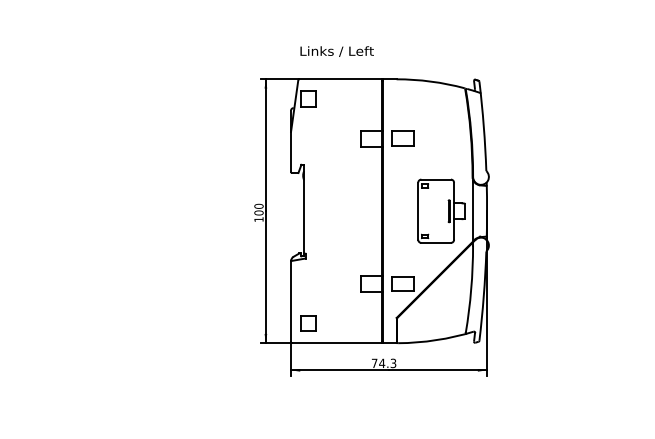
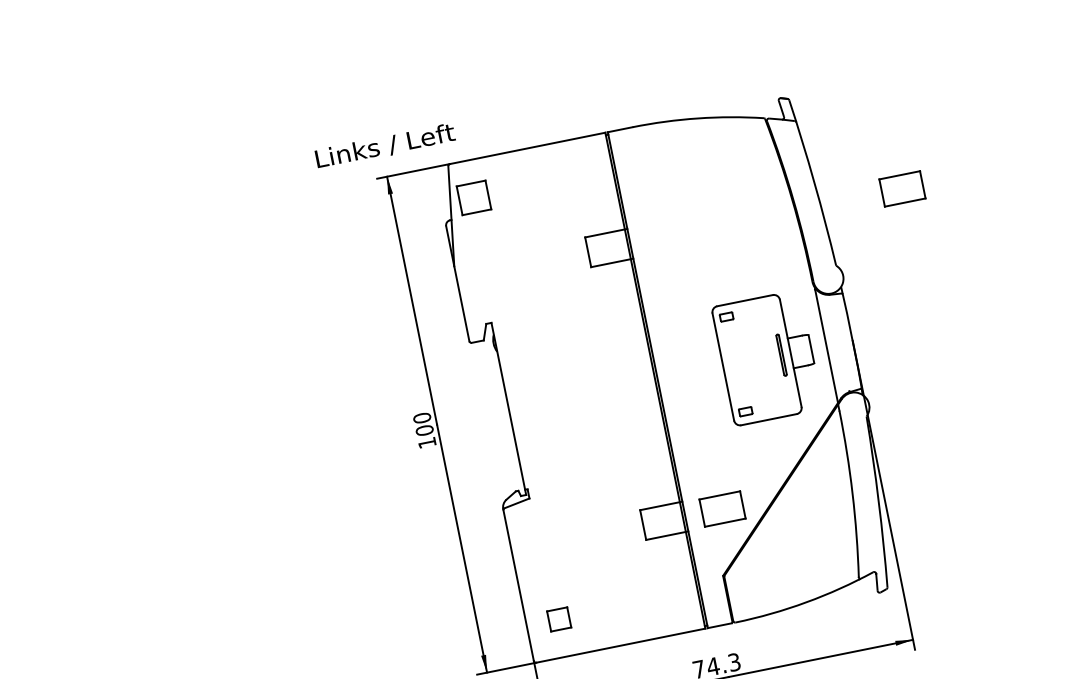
text: (336, 51) -> (384, 146), moved
part: (402, 138) -> (901, 188), moved
part: (308, 323) -> (559, 619), size x0.7

